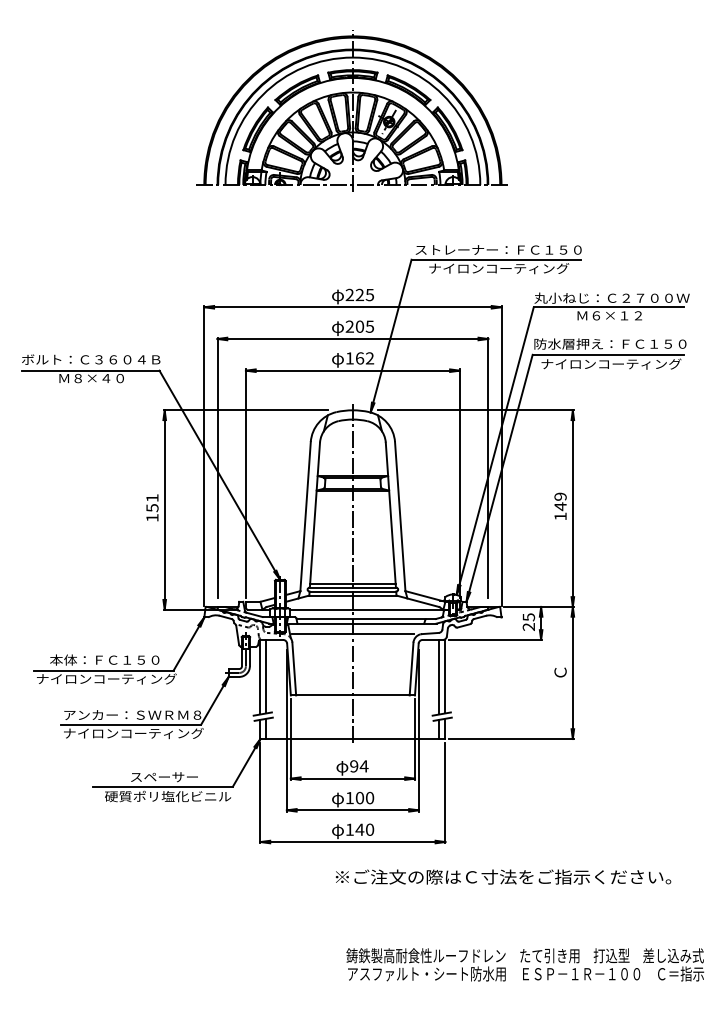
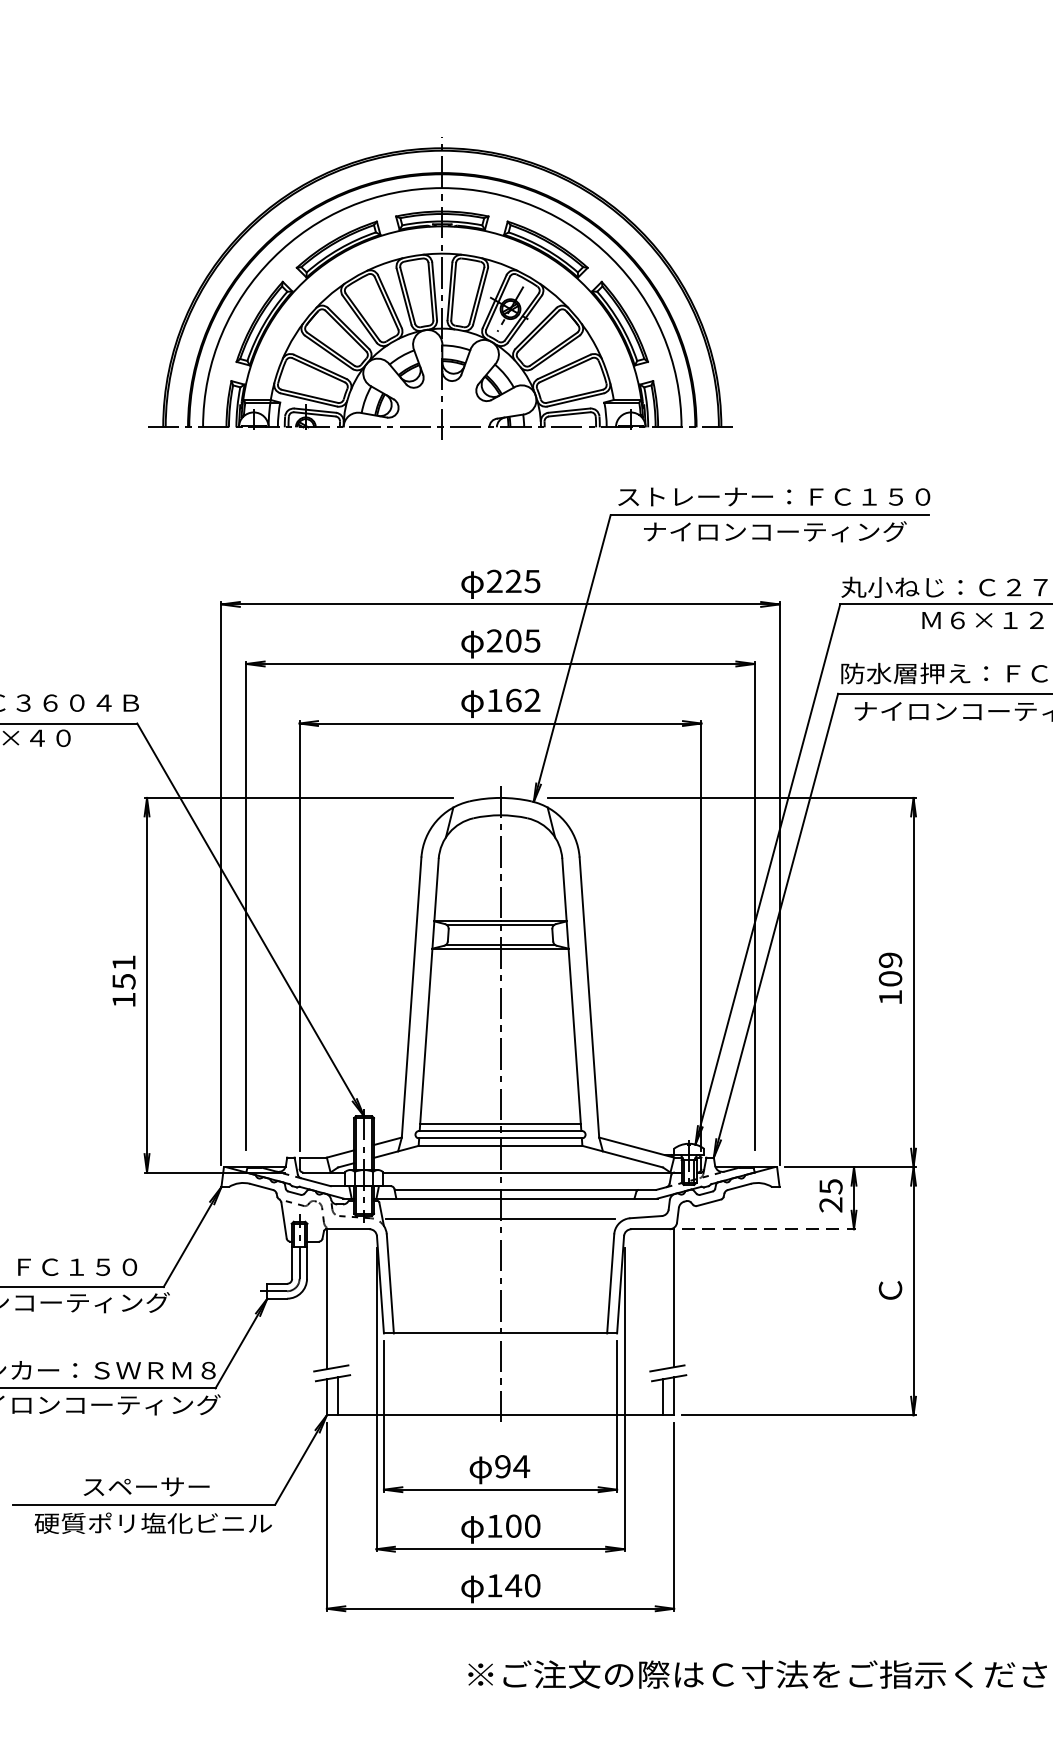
part: (351, 110) -> (439, 287), moved
text: (560, 506) -> (890, 978), 149 -> 109
line: (496, 639) -> (770, 1228), solid -> dashed
line: (266, 676) -> (338, 1297), removed
line: (439, 676) -> (663, 1297), removed

